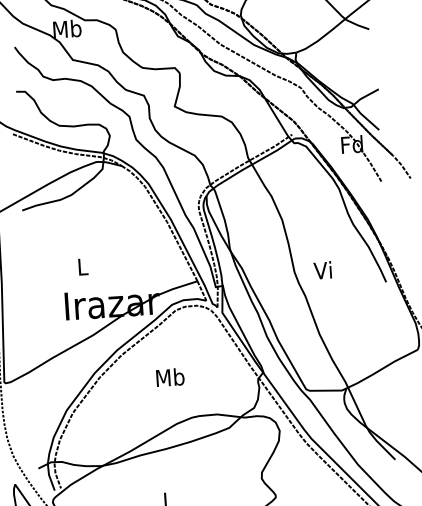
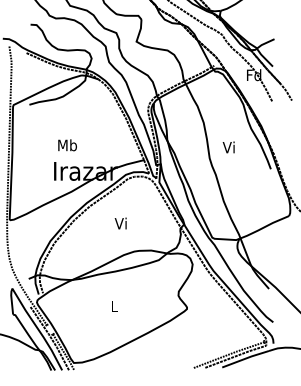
text: (82, 267) -> (67, 145), L -> Mb
text: (322, 270) -> (228, 147), moved
text: (170, 377) -> (121, 223), Mb -> Vi

